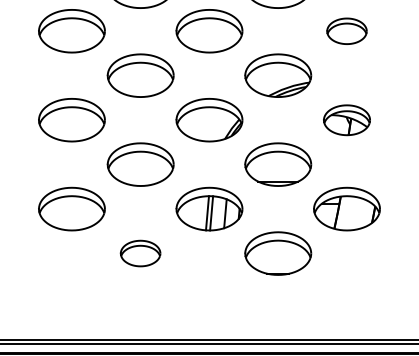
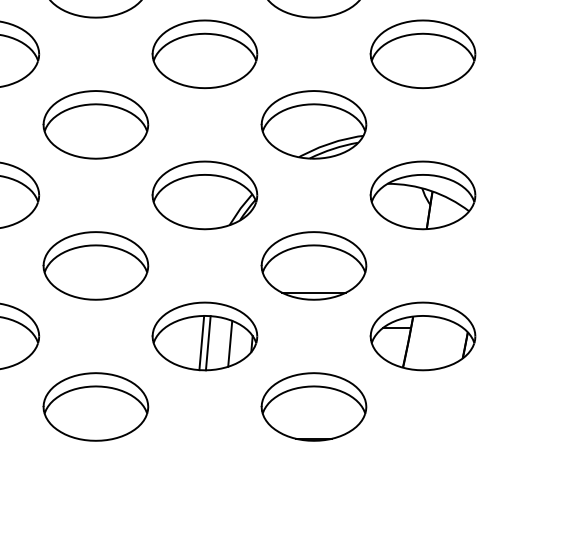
part: (346, 31) -> (422, 54), size x1.67
part: (346, 120) -> (422, 195), size x1.43
part: (140, 253) -> (95, 406), size x1.67

